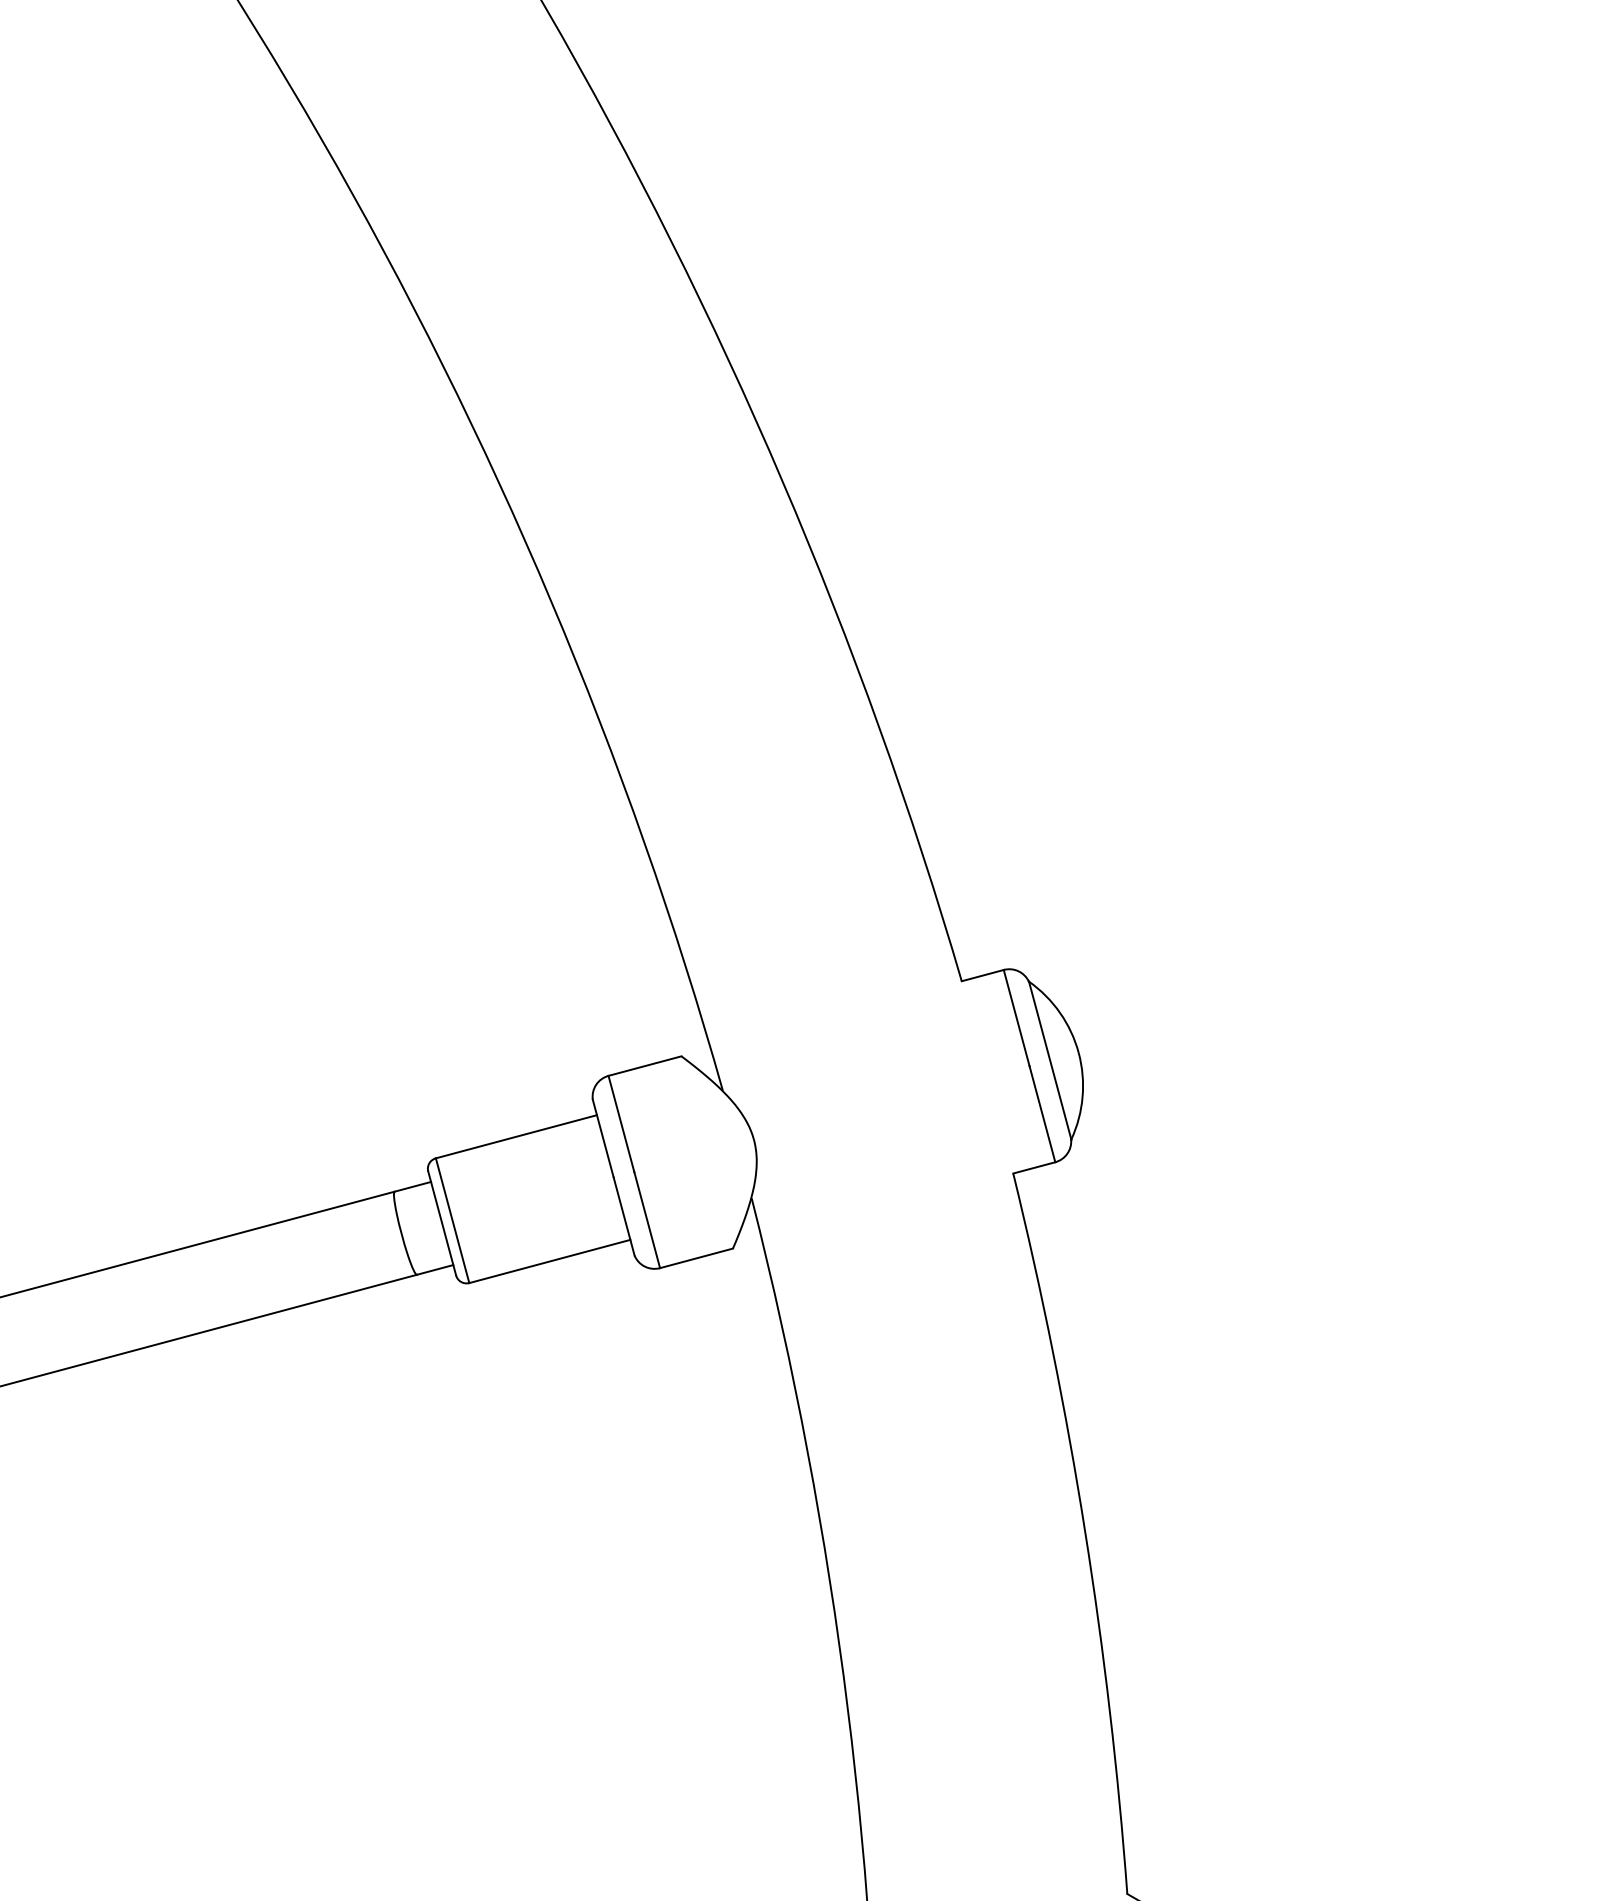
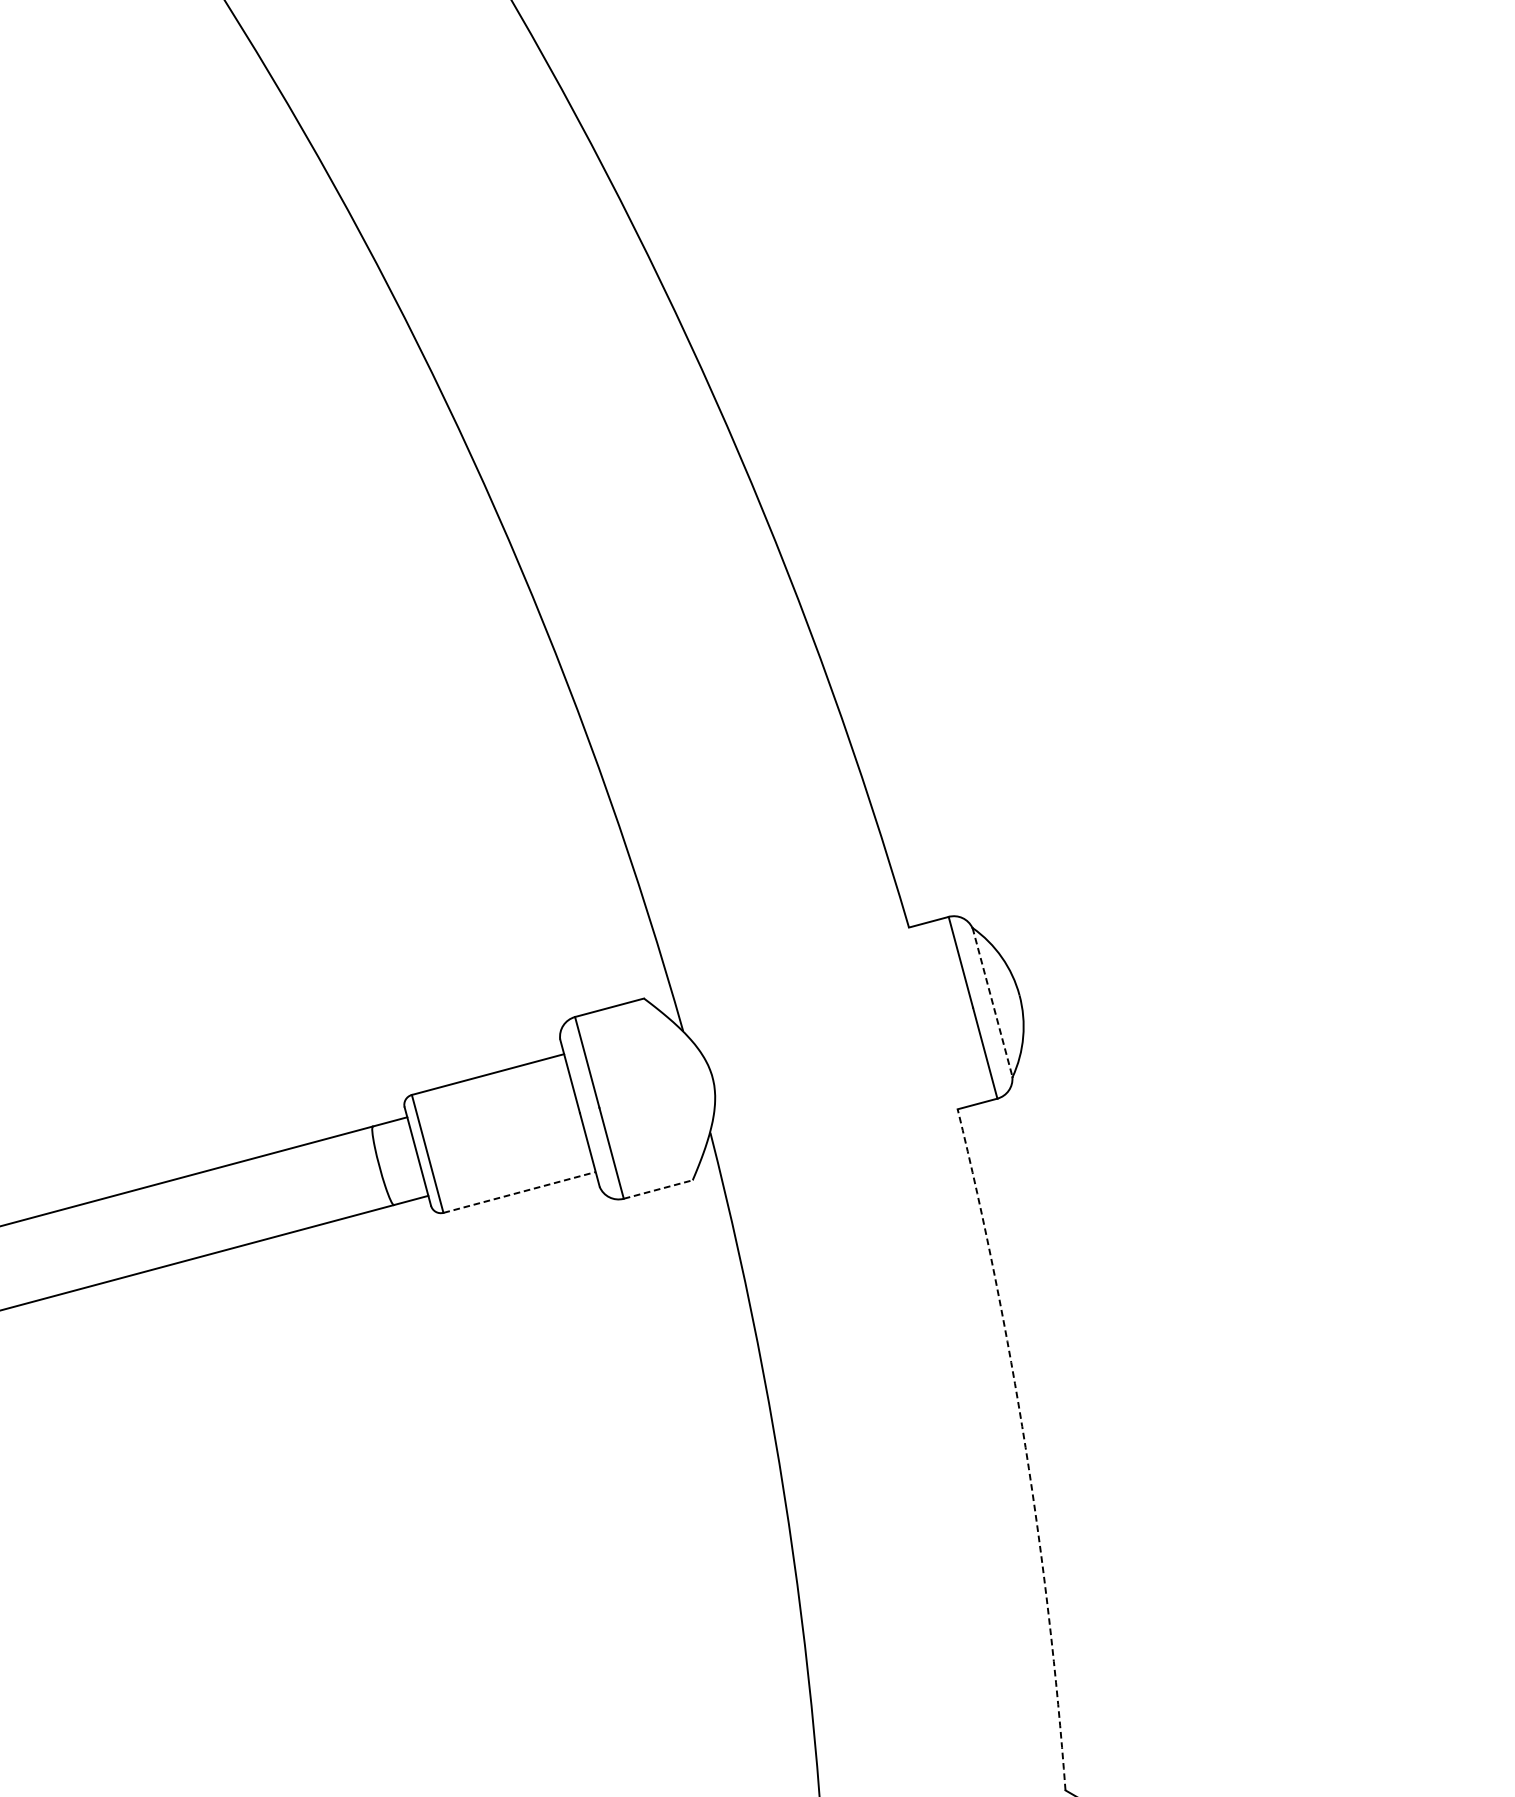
line: (1050, 1060) -> (992, 1002), solid -> dashed
line: (696, 1258) -> (658, 1189), solid -> dashed
line: (550, 1261) -> (520, 1192), solid -> dashed
arc: (1085, 1531) -> (1025, 1447), solid -> dashed

